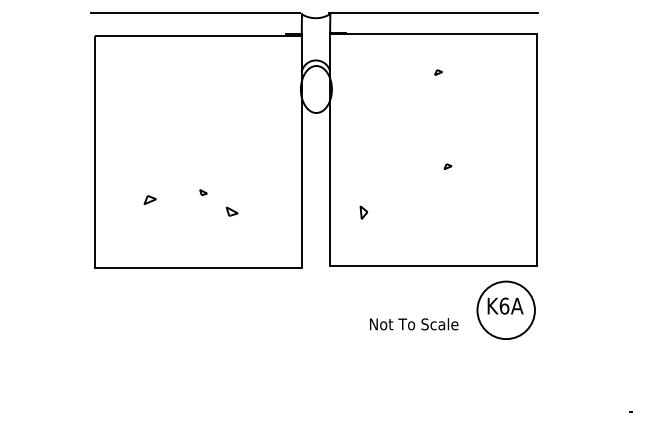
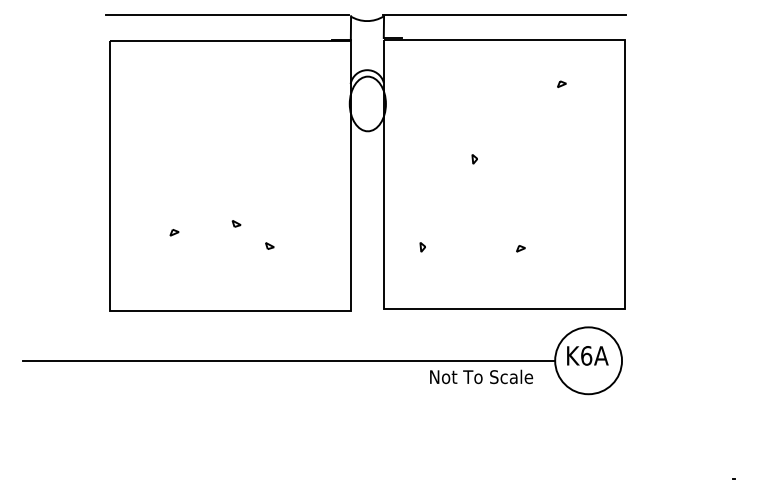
part: (438, 71) -> (561, 83), moved
part: (408, 137) -> (474, 159), added
part: (447, 166) -> (520, 248), moved
part: (150, 200) -> (174, 232), size x0.62
part: (231, 211) -> (269, 245), size x0.62
part: (363, 212) -> (422, 247), size x0.62
line: (248, 310) -> (288, 361), added

